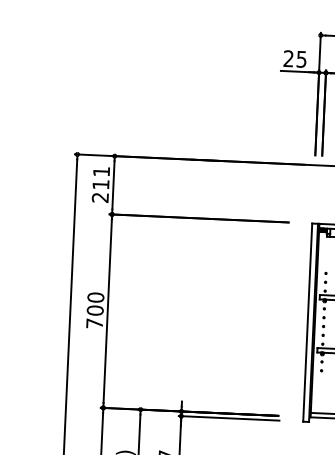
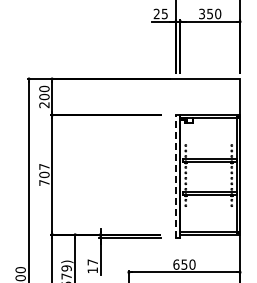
text: (101, 177) -> (44, 92), 211 -> 200
text: (96, 297) -> (44, 166), 700 -> 707
line: (307, 321) -> (175, 175), solid -> dashed

